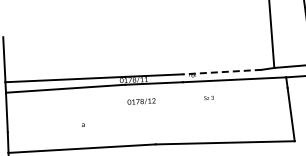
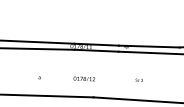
line: (222, 72) -> (149, 46), dashed -> solid
text: (208, 97) -> (138, 79), moved
text: (141, 101) -> (84, 78), moved

